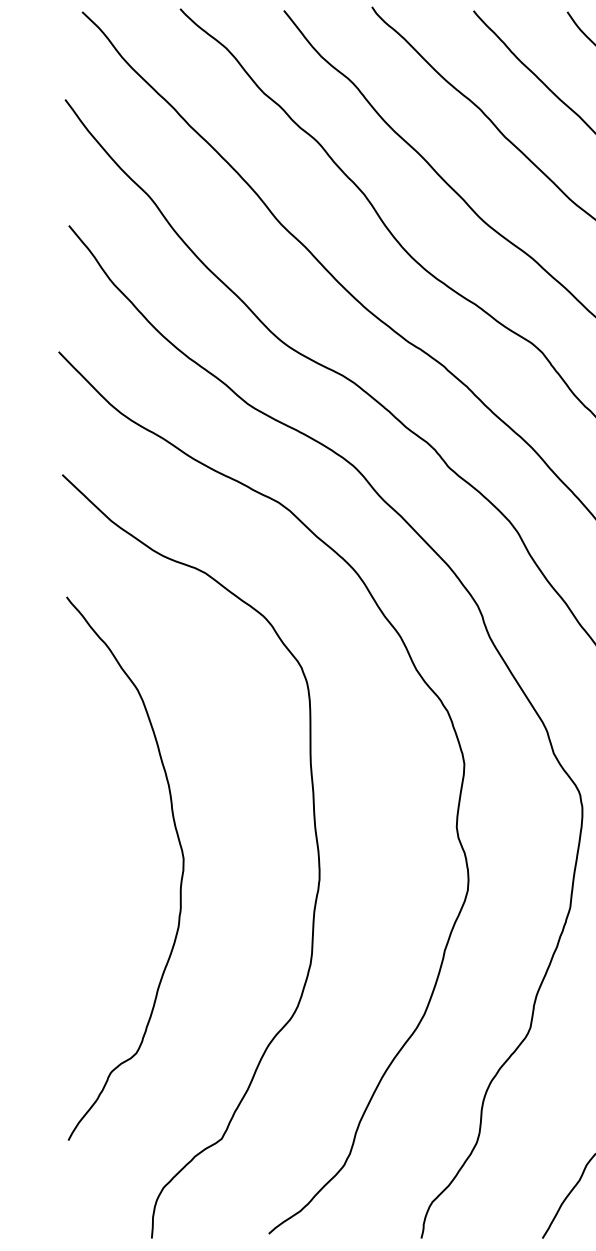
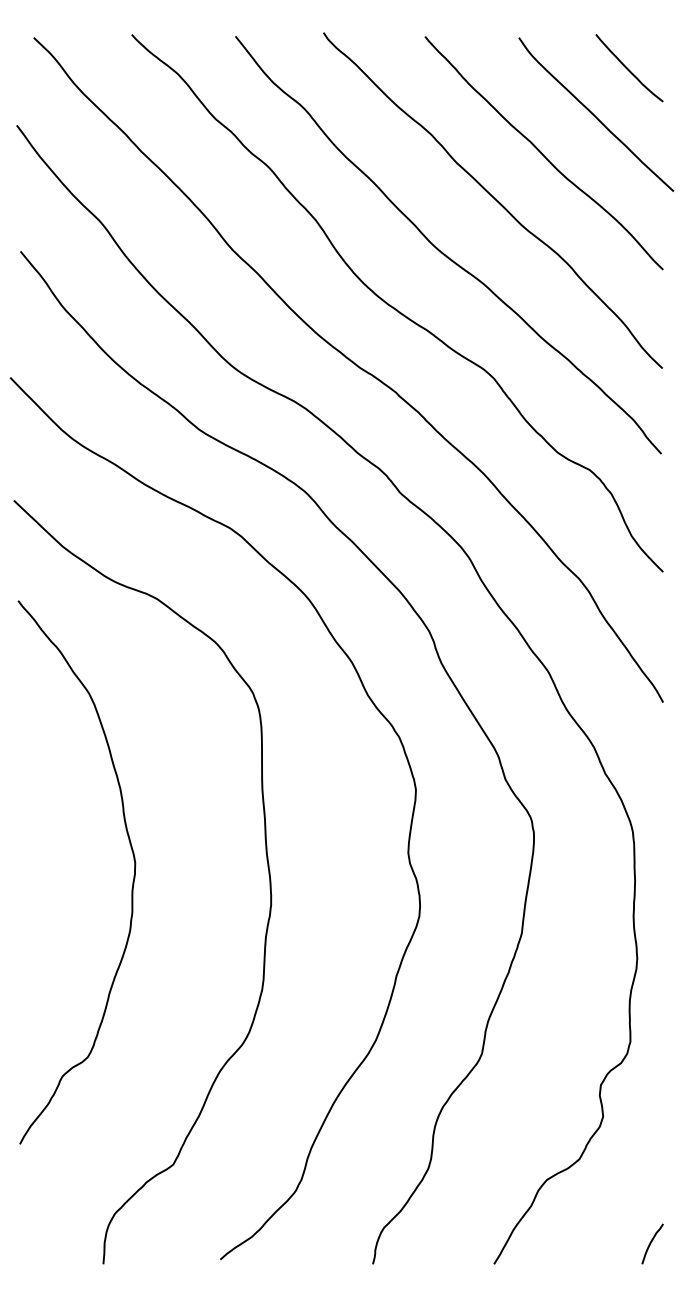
curve: (180, 877) -> (132, 881), moved

